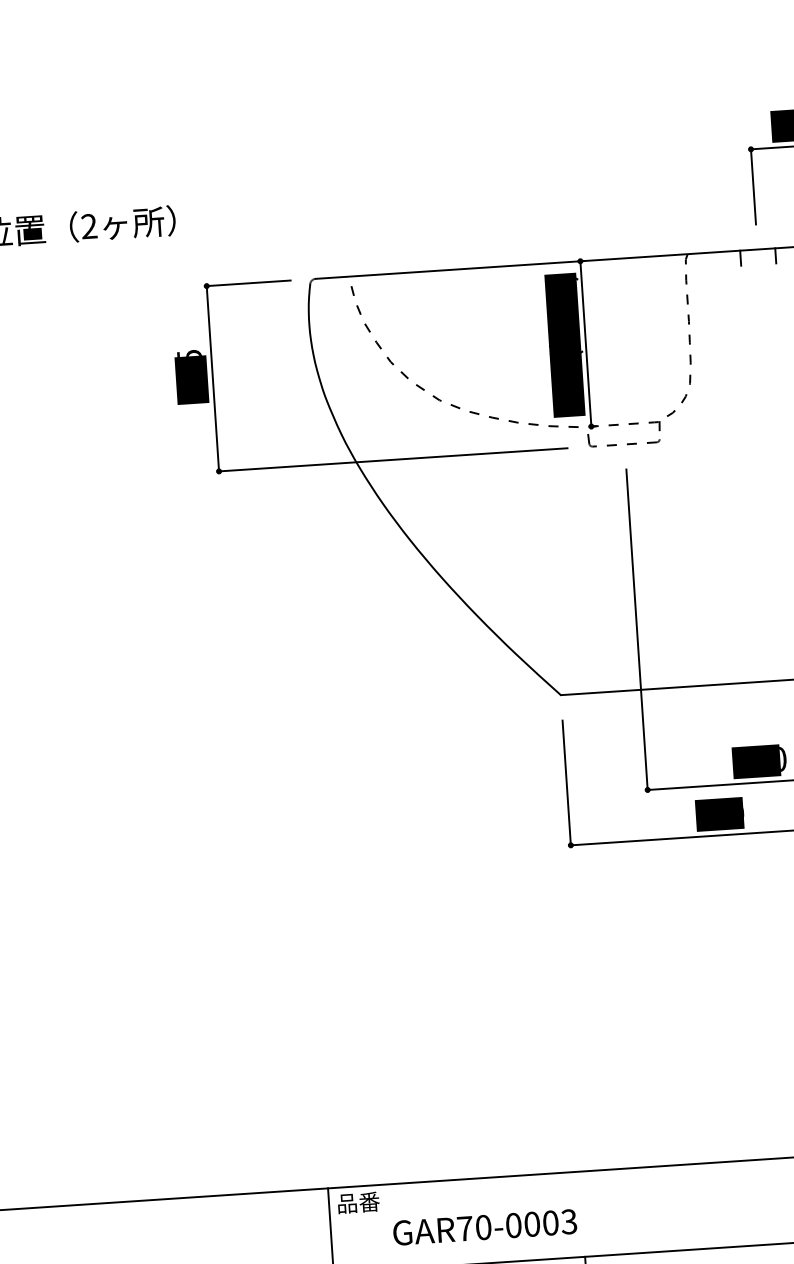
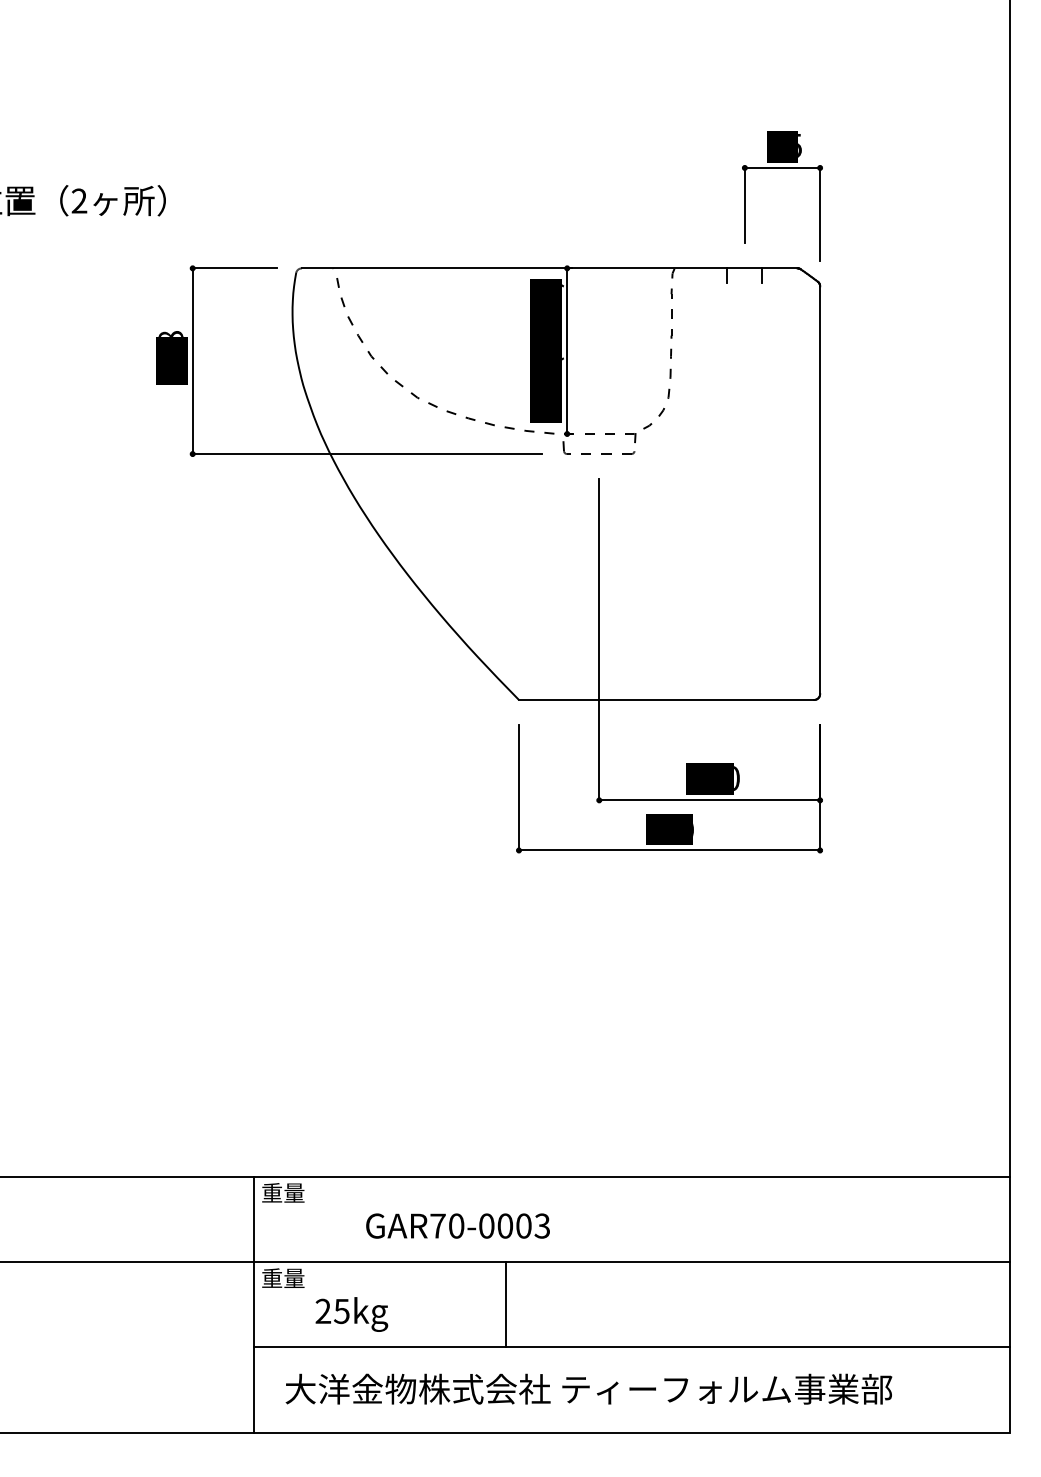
text: (188, 352) -> (170, 333), 185 -> 148
text: (358, 1203) -> (283, 1193), 品番 -> 重量
text: (484, 1226) -> (457, 1225), moved

